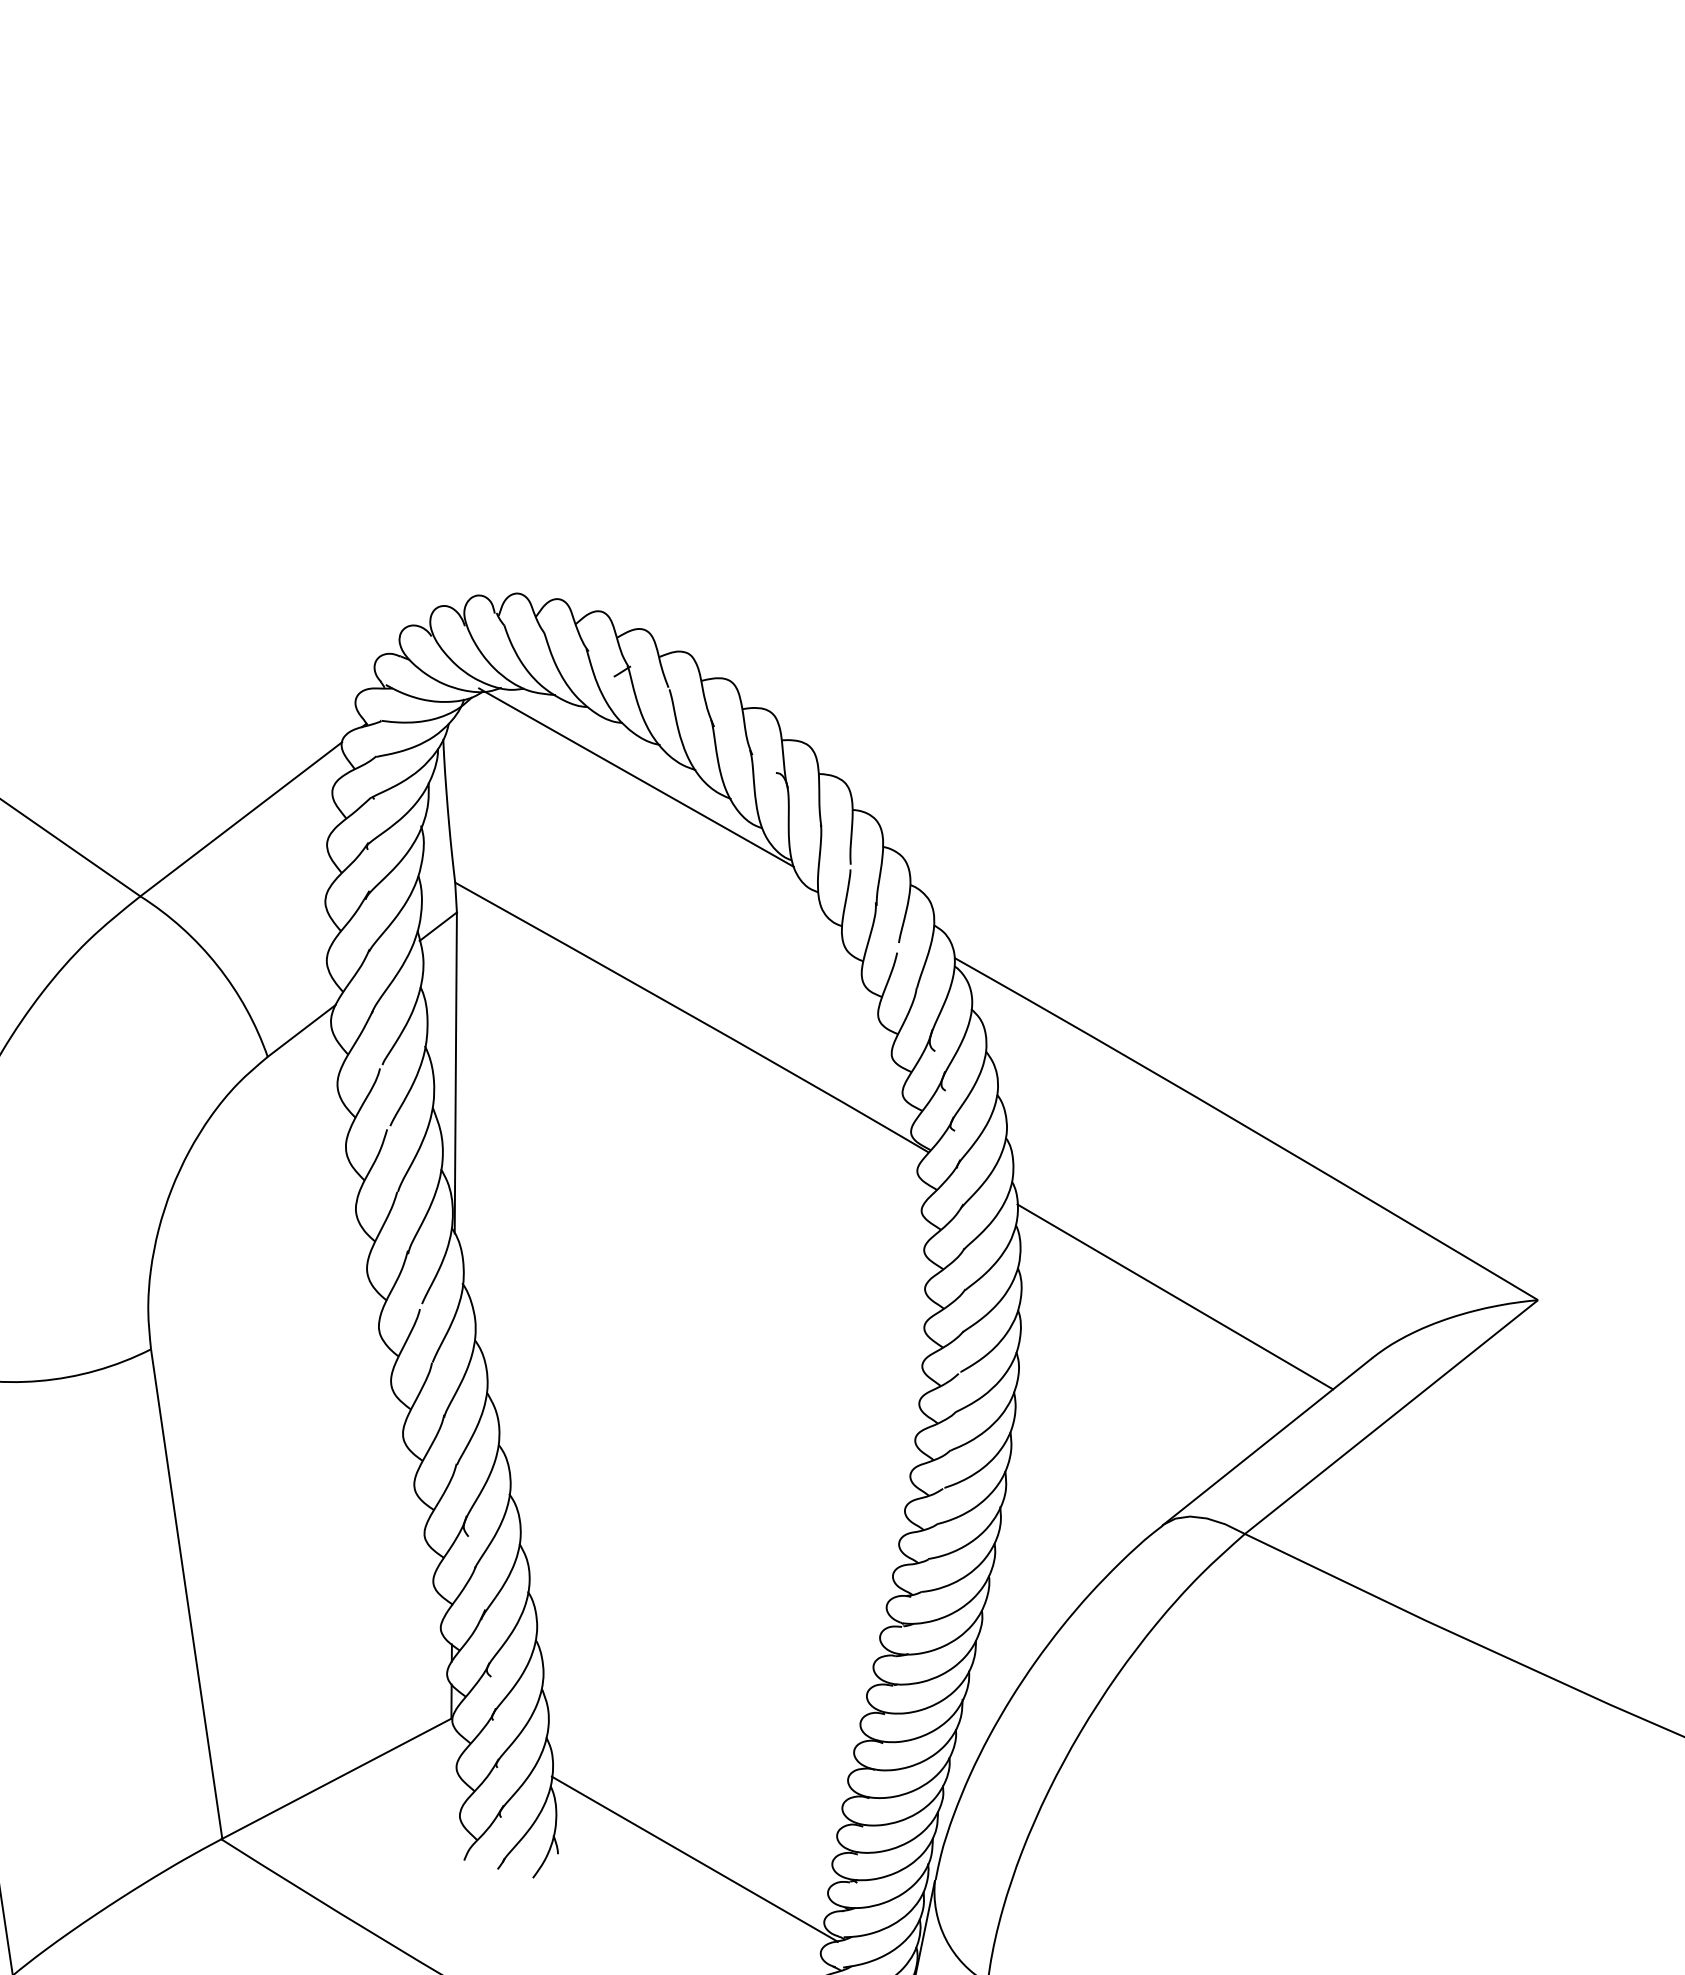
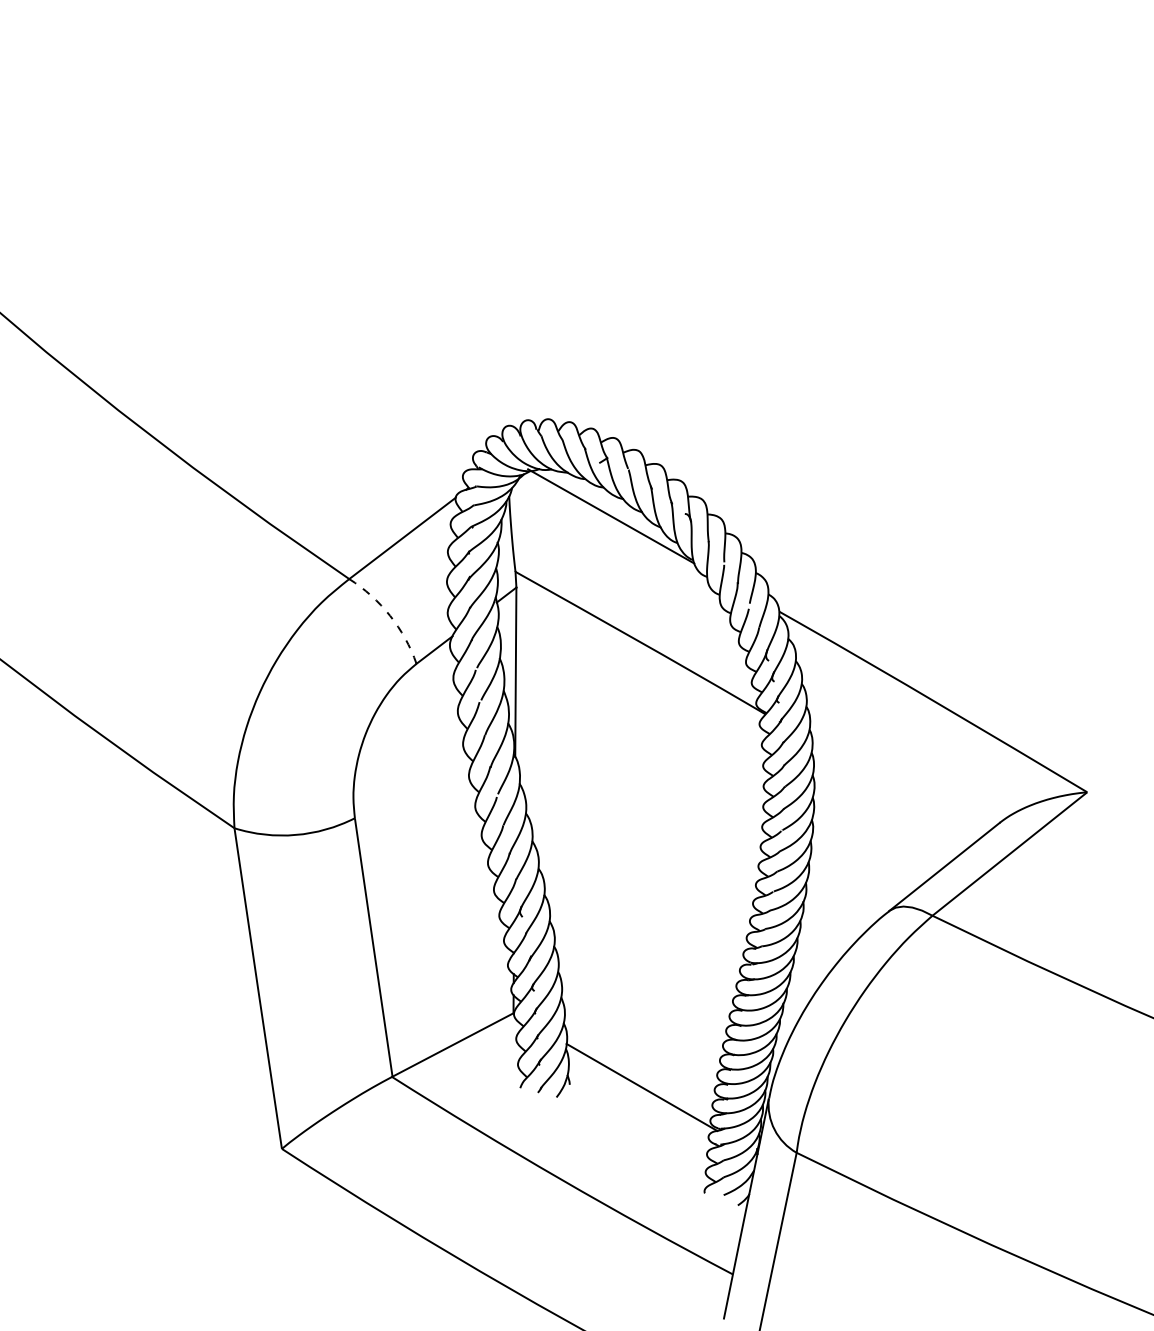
arc: (218, 965) -> (390, 615), solid -> dashed
line: (1174, 1296) -> (895, 790), removed

